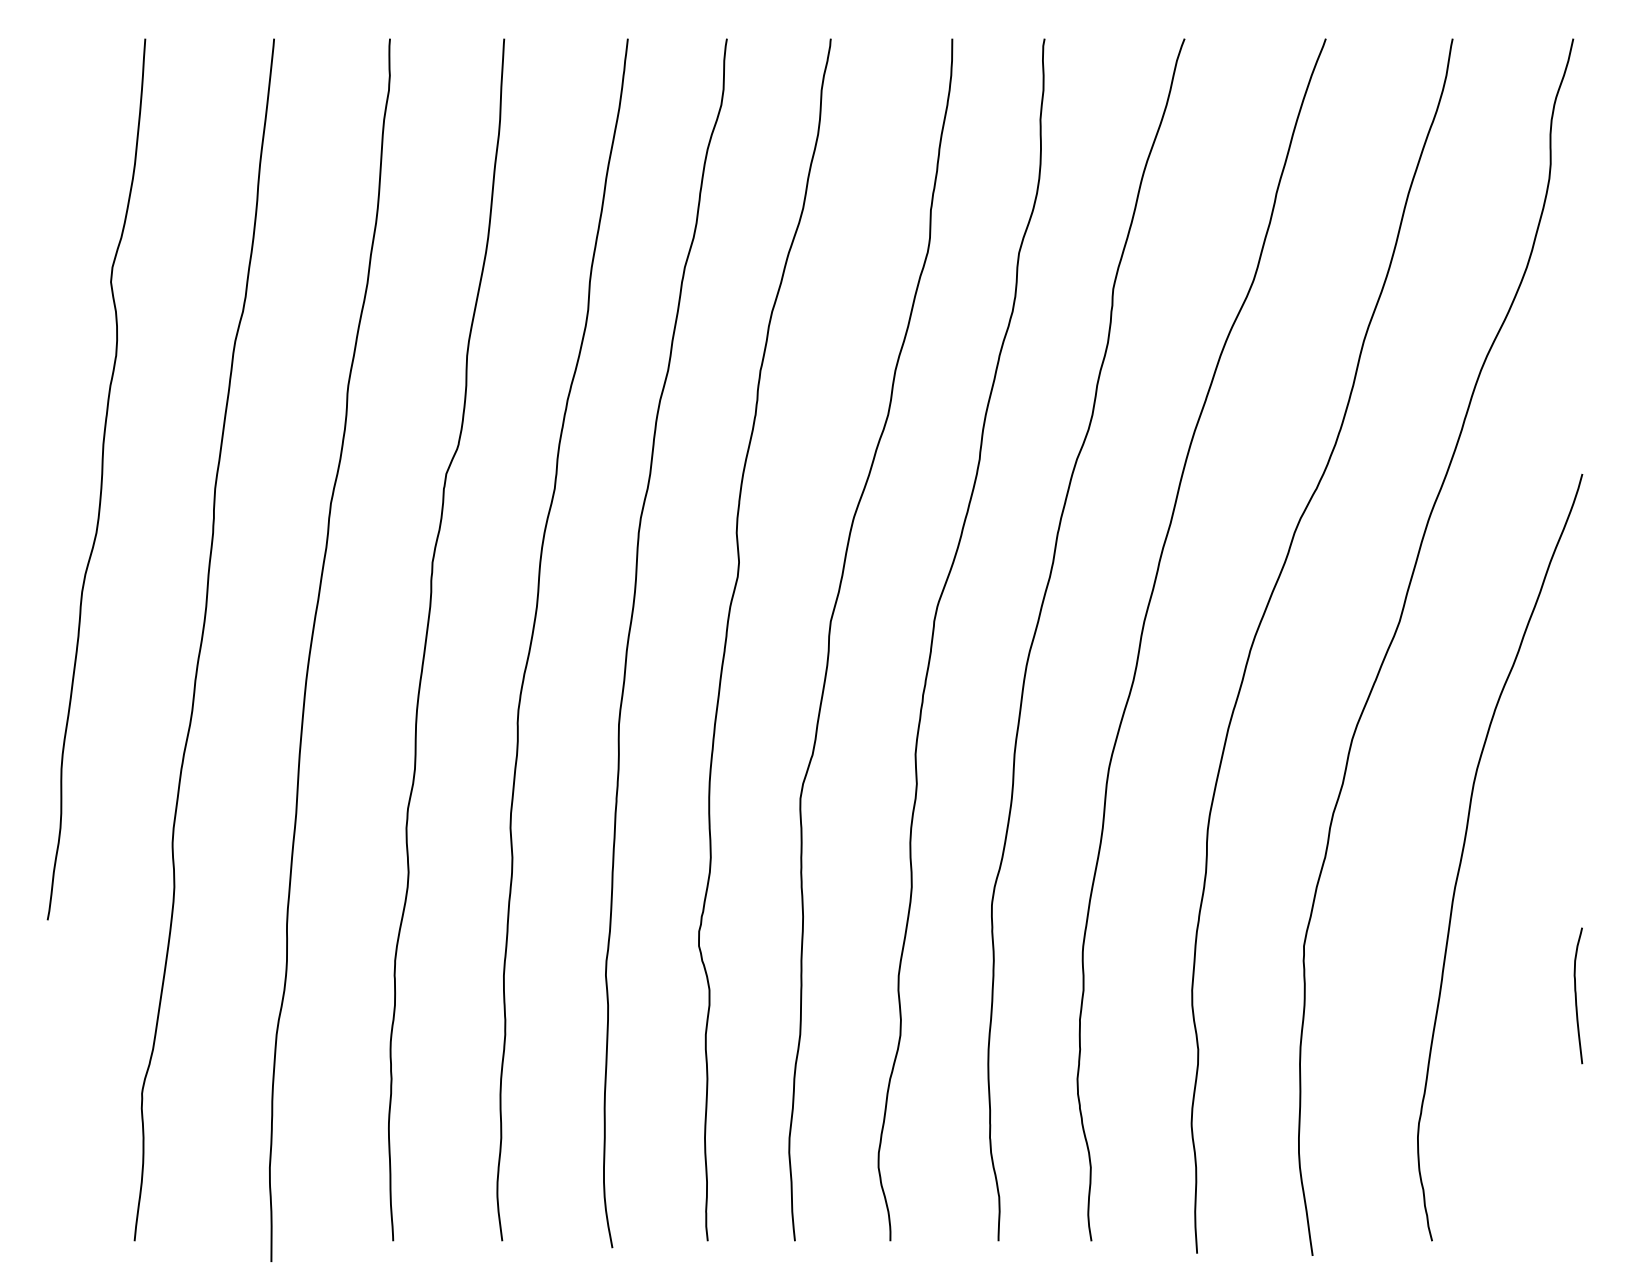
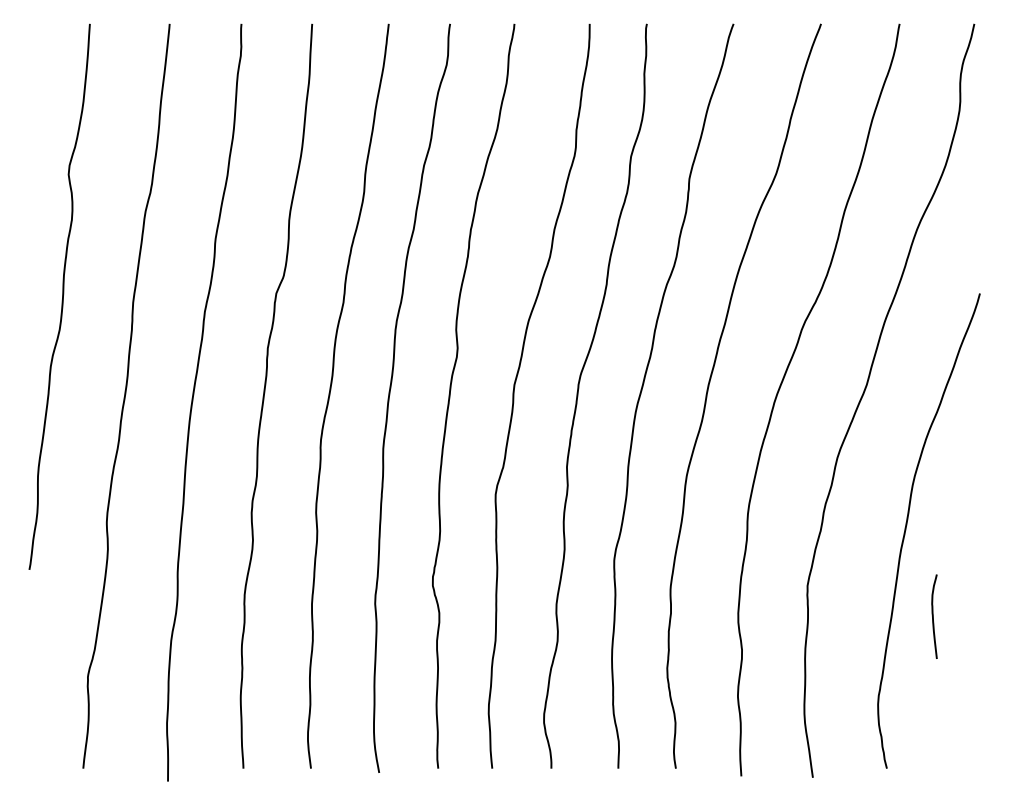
curve: (1576, 995) -> (933, 616), moved

